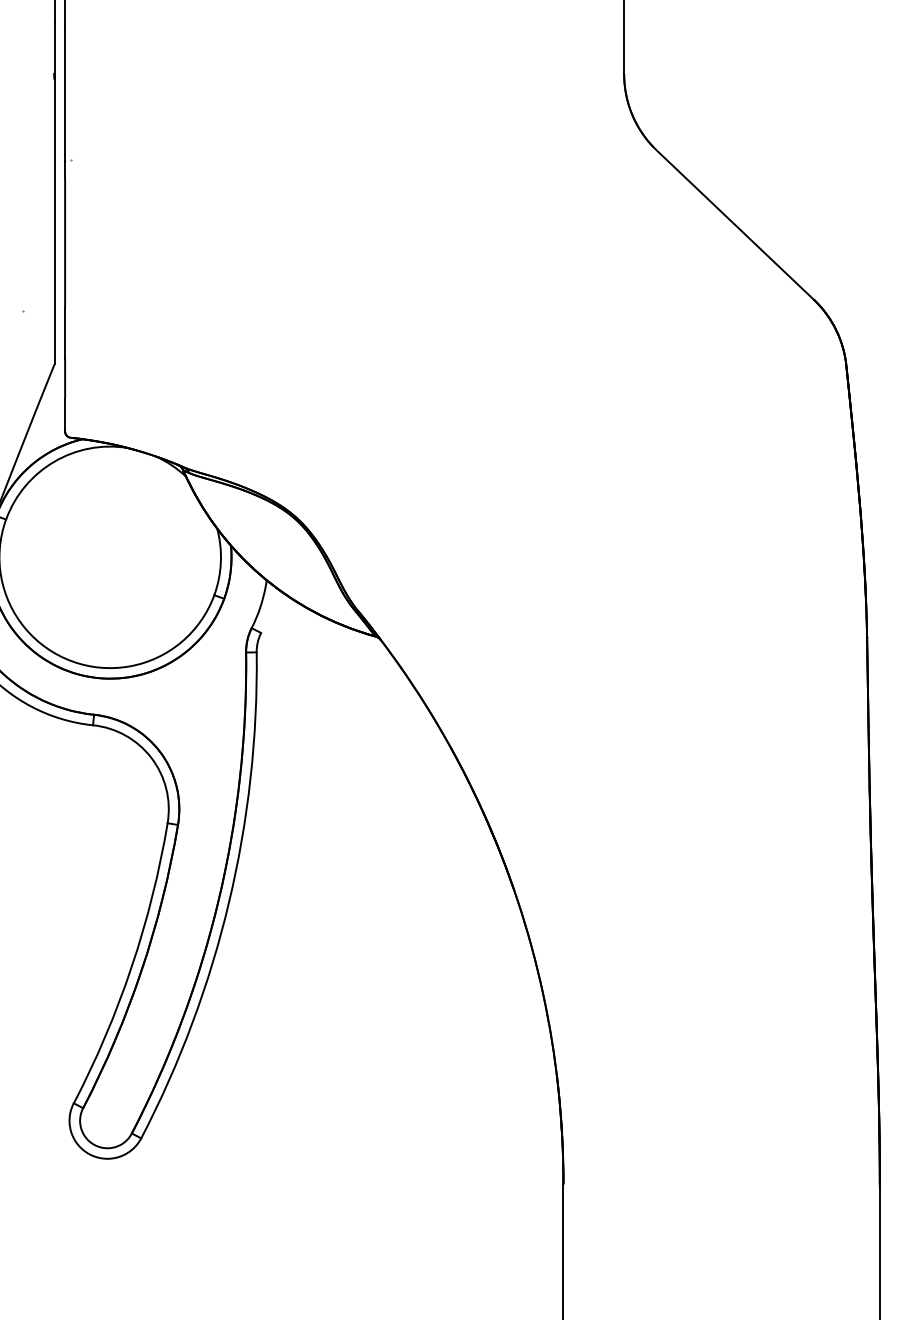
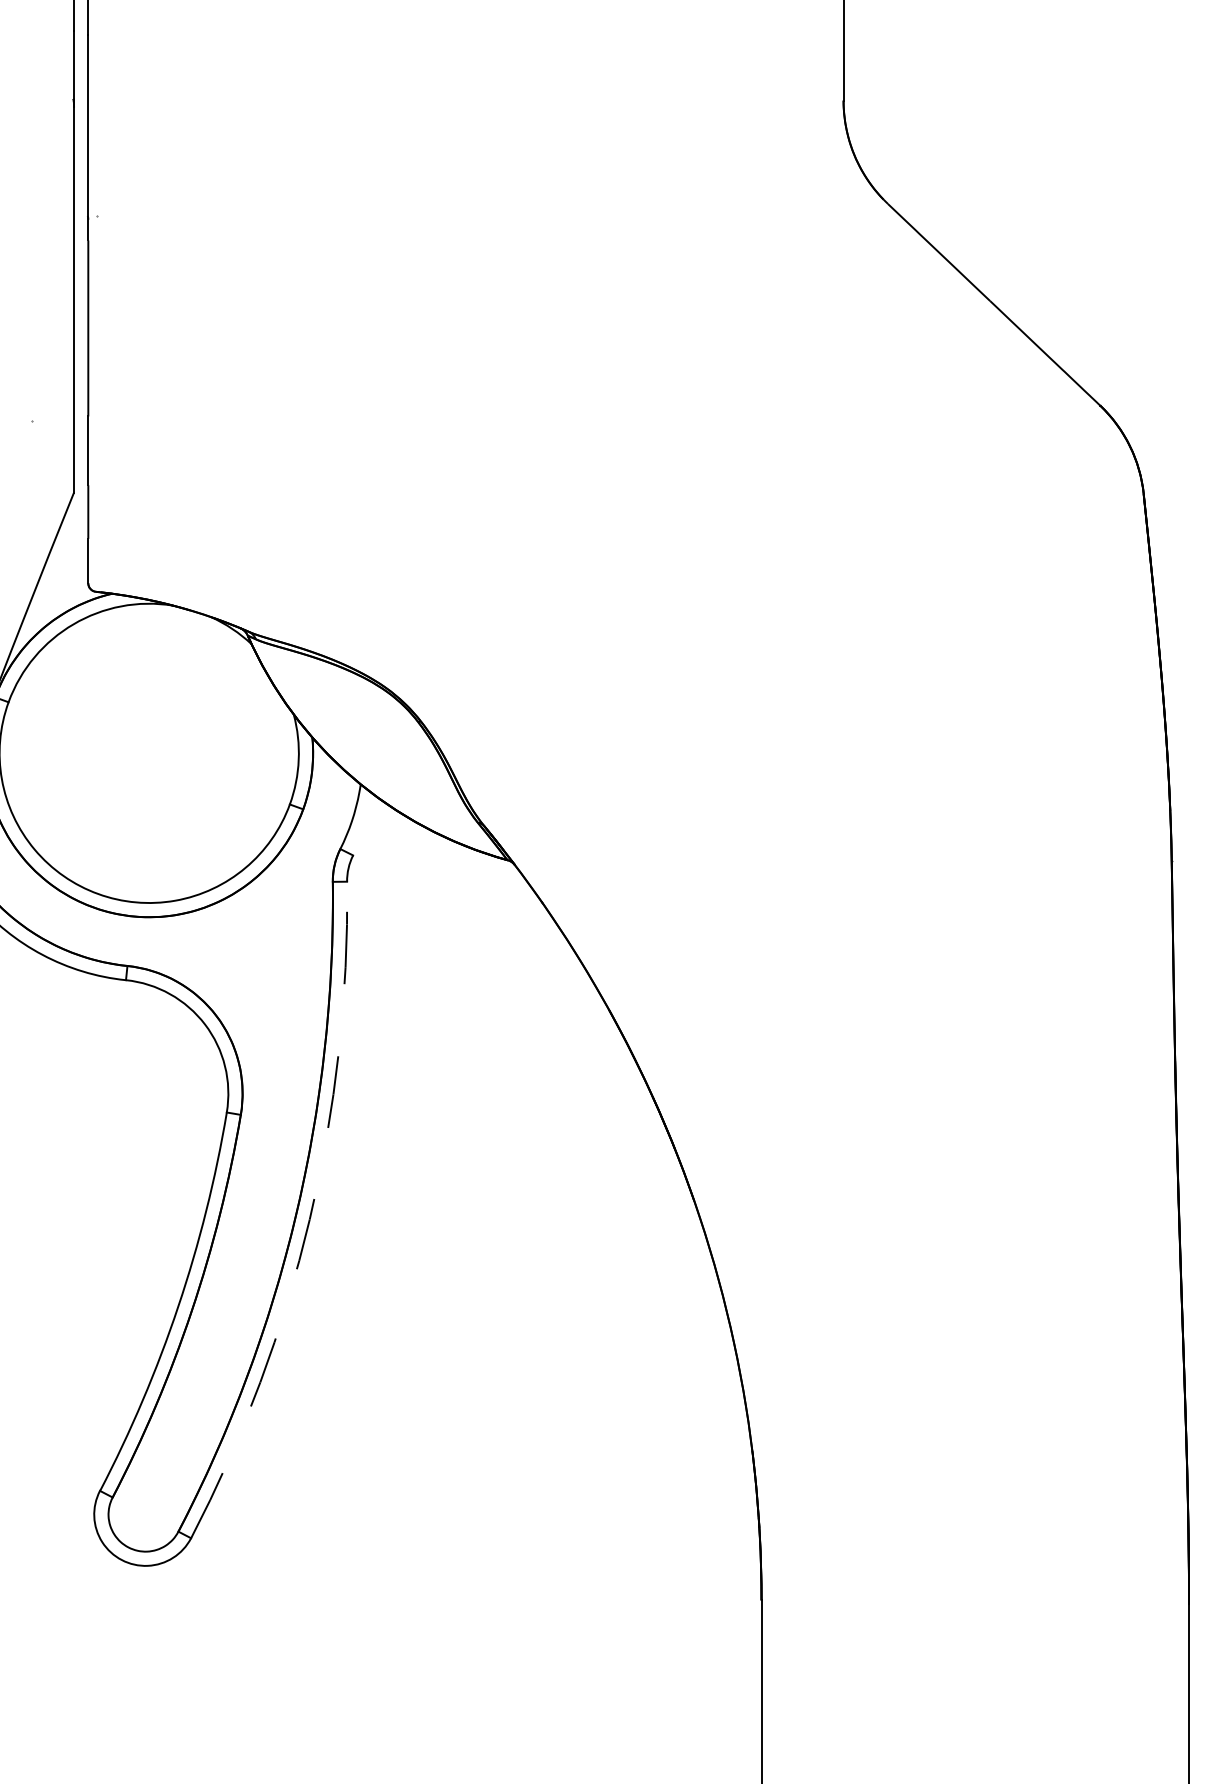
arc: (228, 902) -> (309, 1219), solid -> dashed

